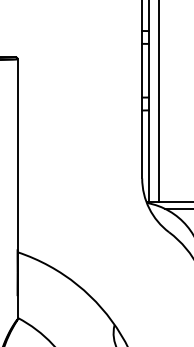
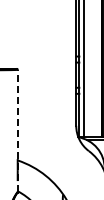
line: (17, 188) -> (17, 130), solid -> dashed

